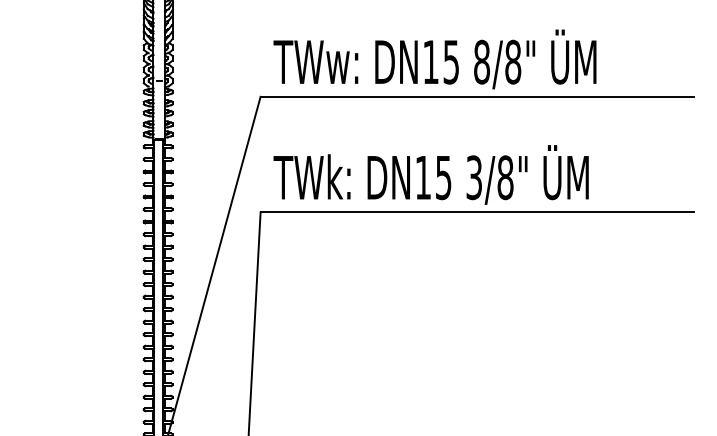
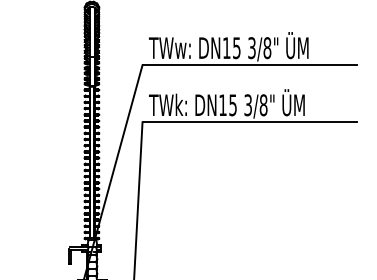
text: (480, 62) -> (251, 48), 8/8" -> 3/8"

